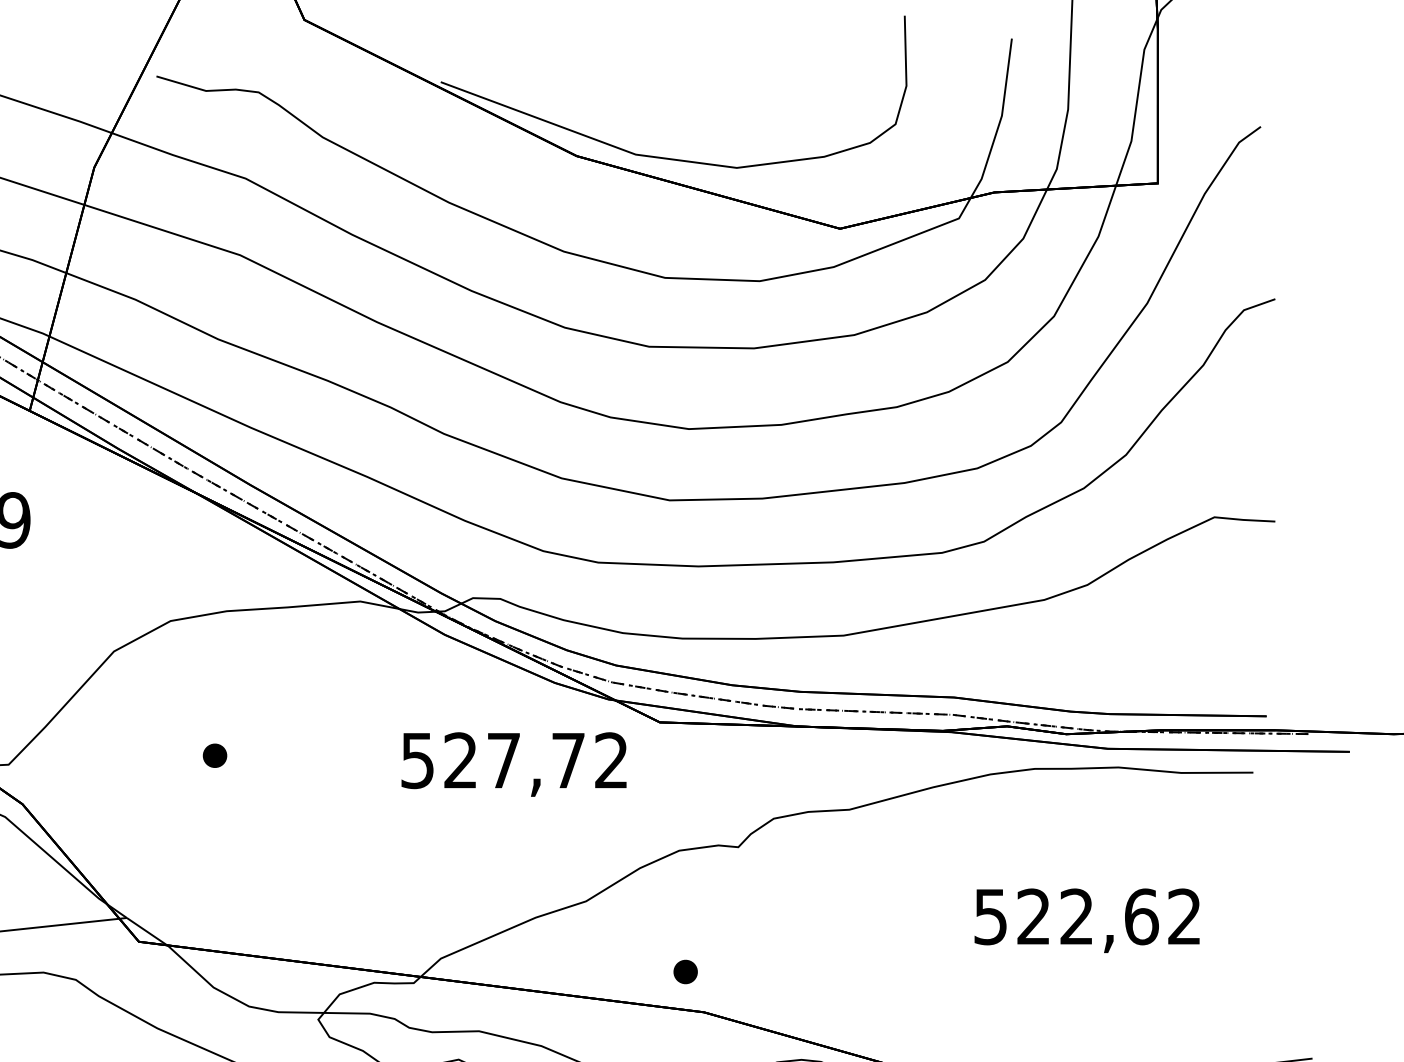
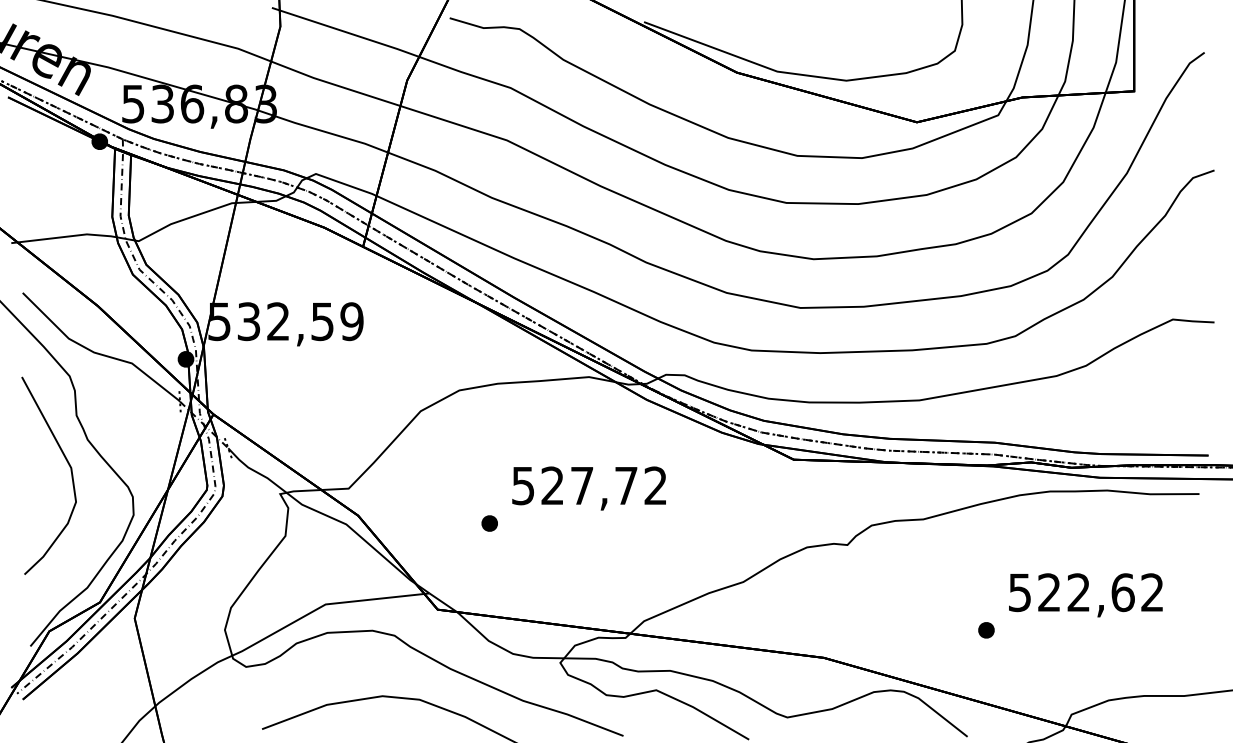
part: (214, 755) -> (489, 523), moved
text: (513, 764) -> (588, 488), moved
part: (685, 972) -> (986, 630), moved

